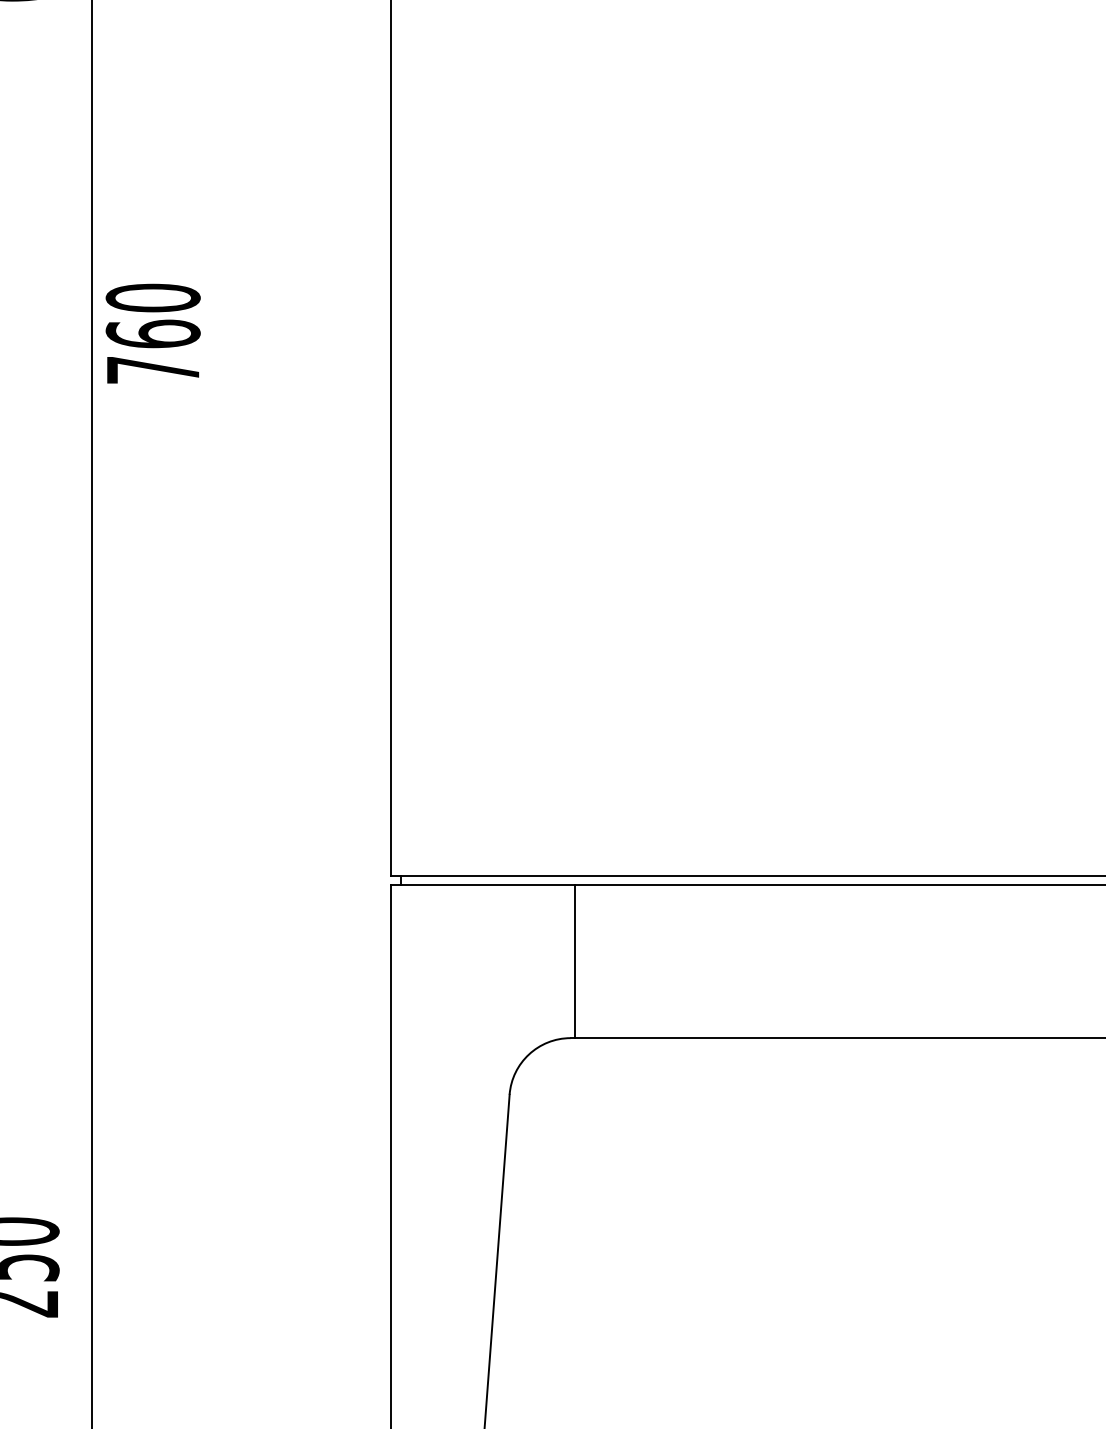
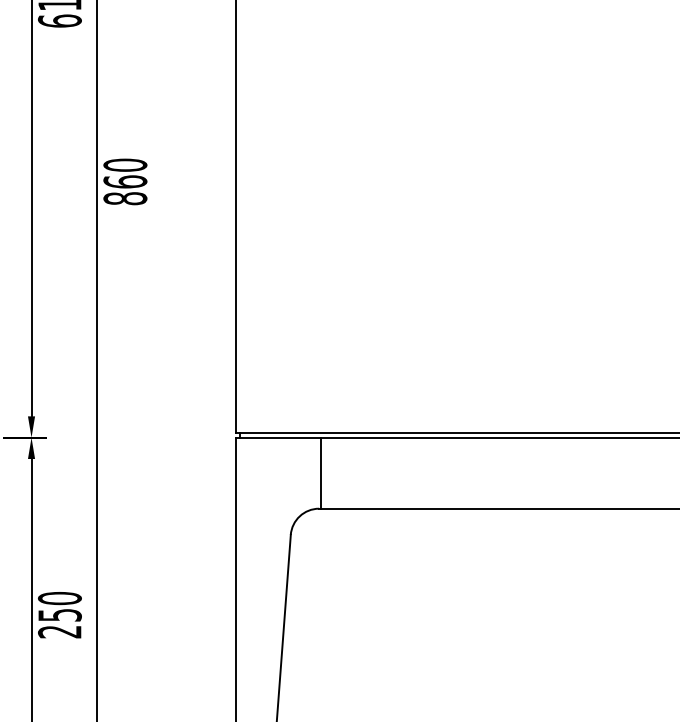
text: (153, 369) -> (125, 198), 760 -> 860

